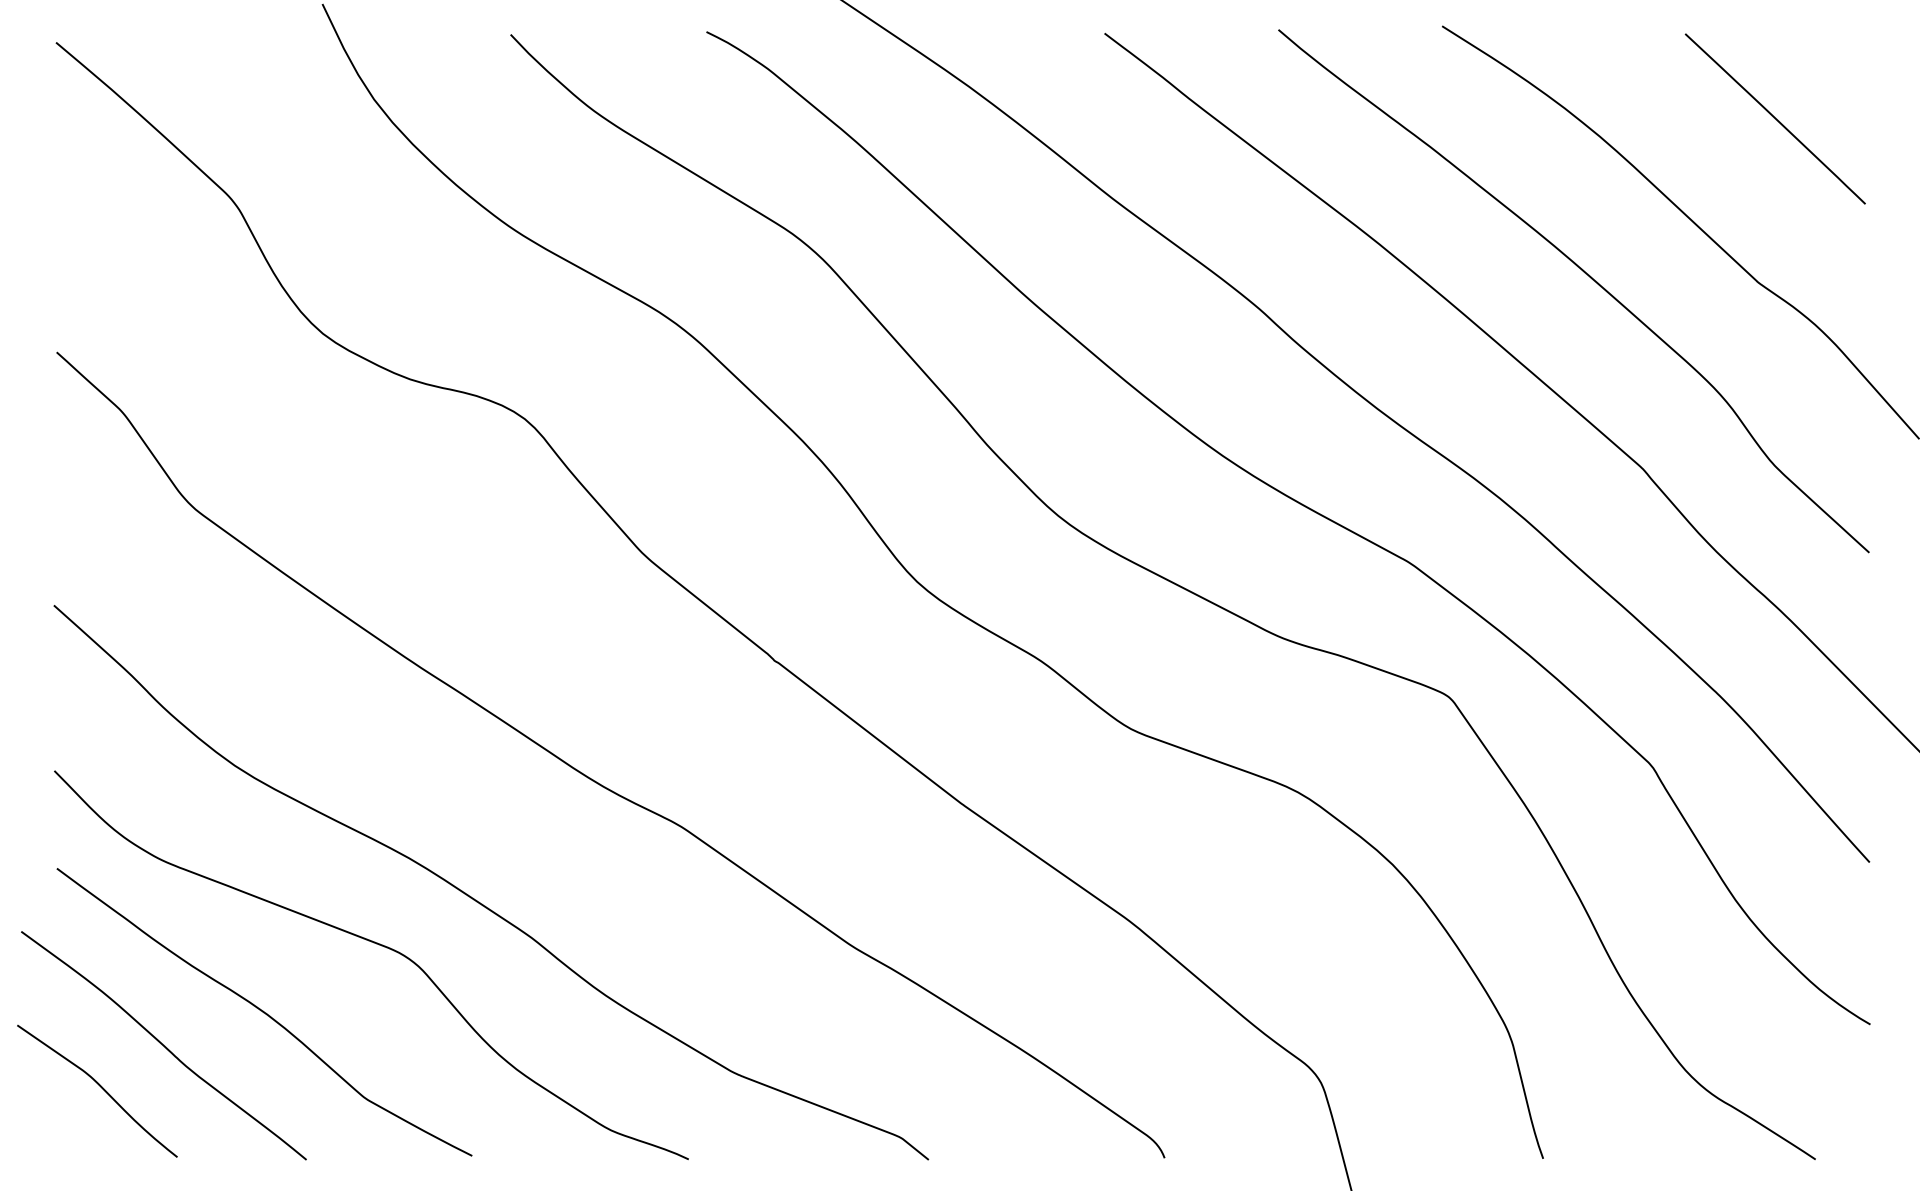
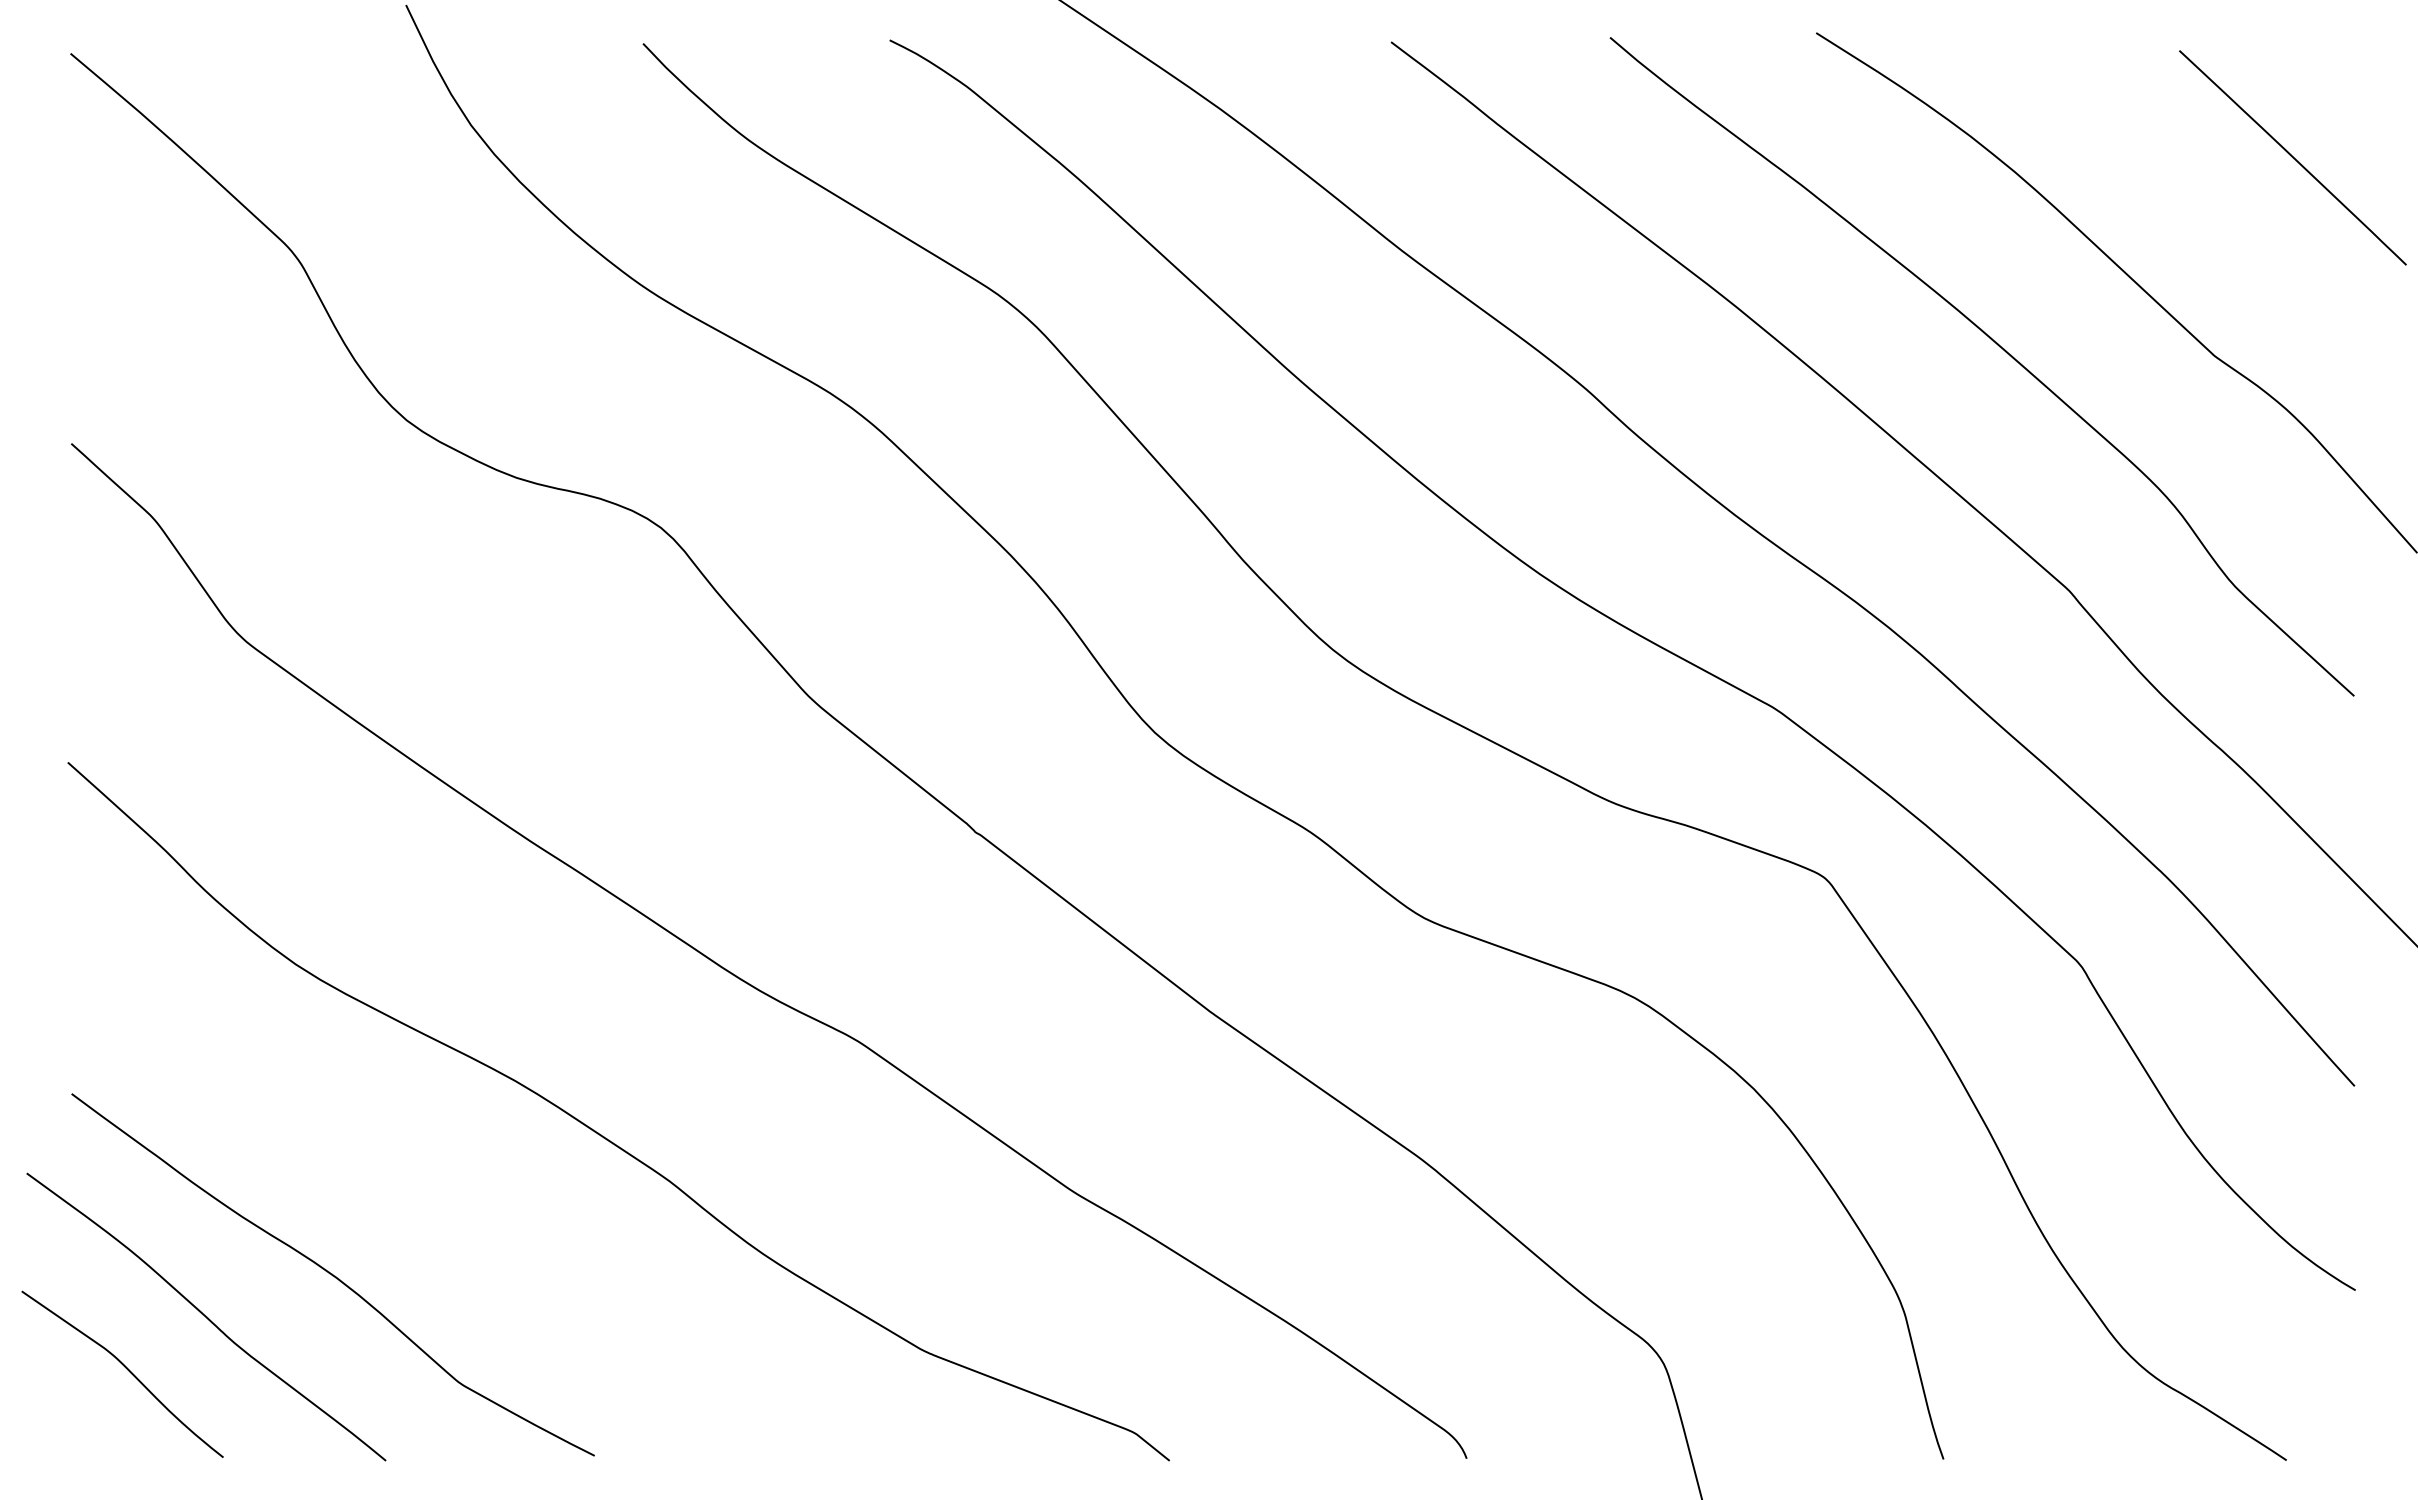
line: (1775, 118) -> (2292, 157), moved
curve: (376, 944) -> (474, 1189), removed

